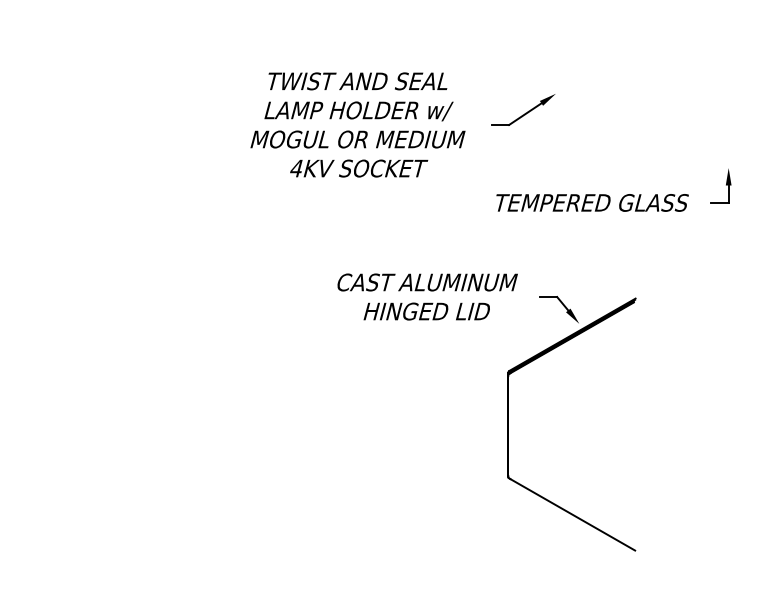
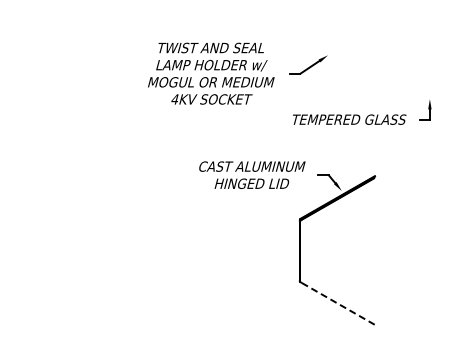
line: (572, 514) -> (337, 303), solid -> dashed

